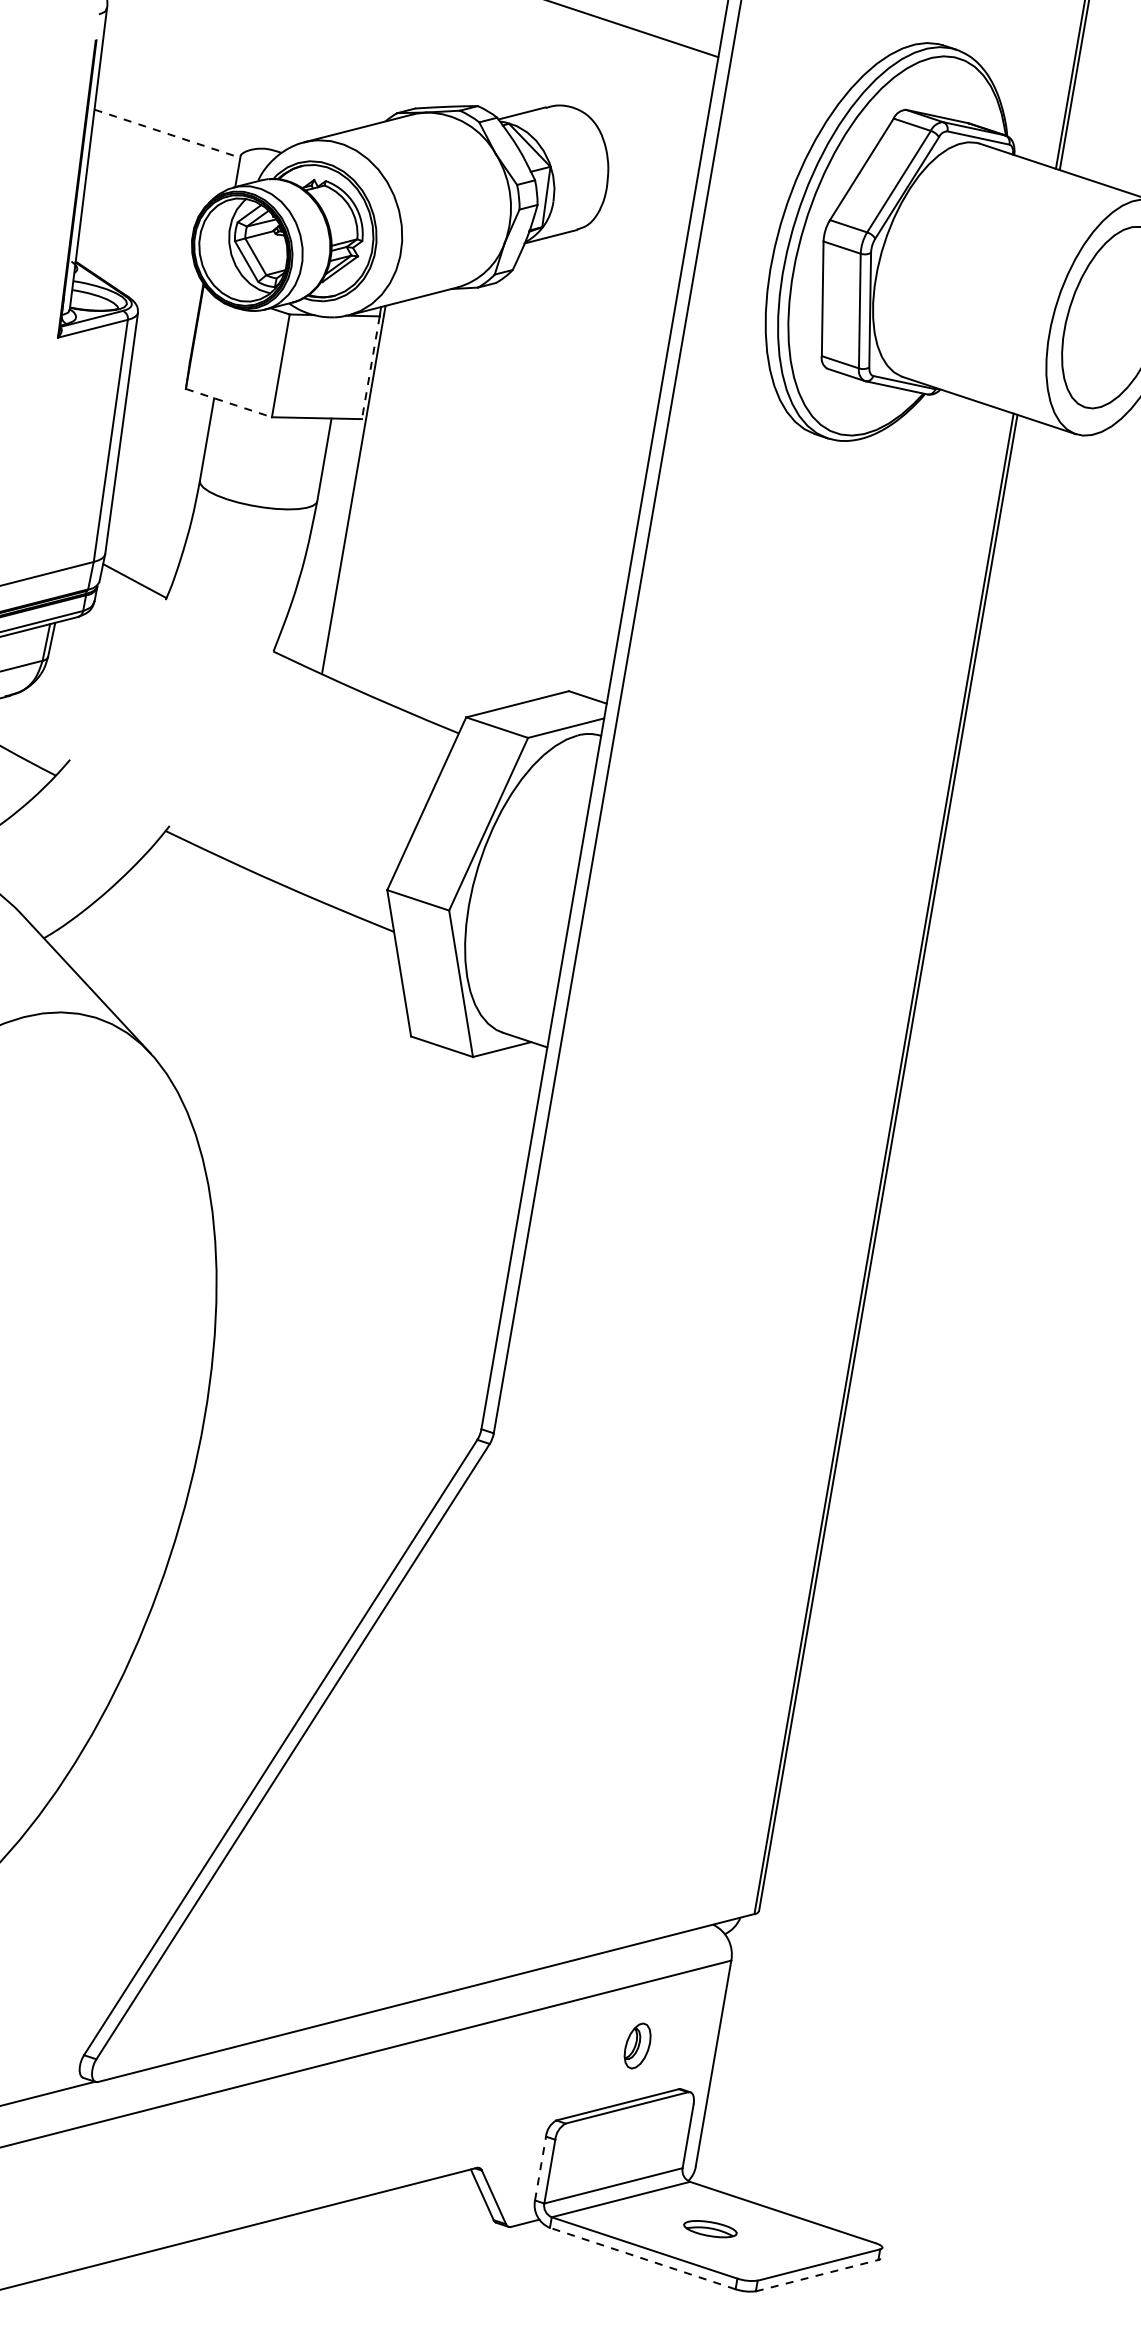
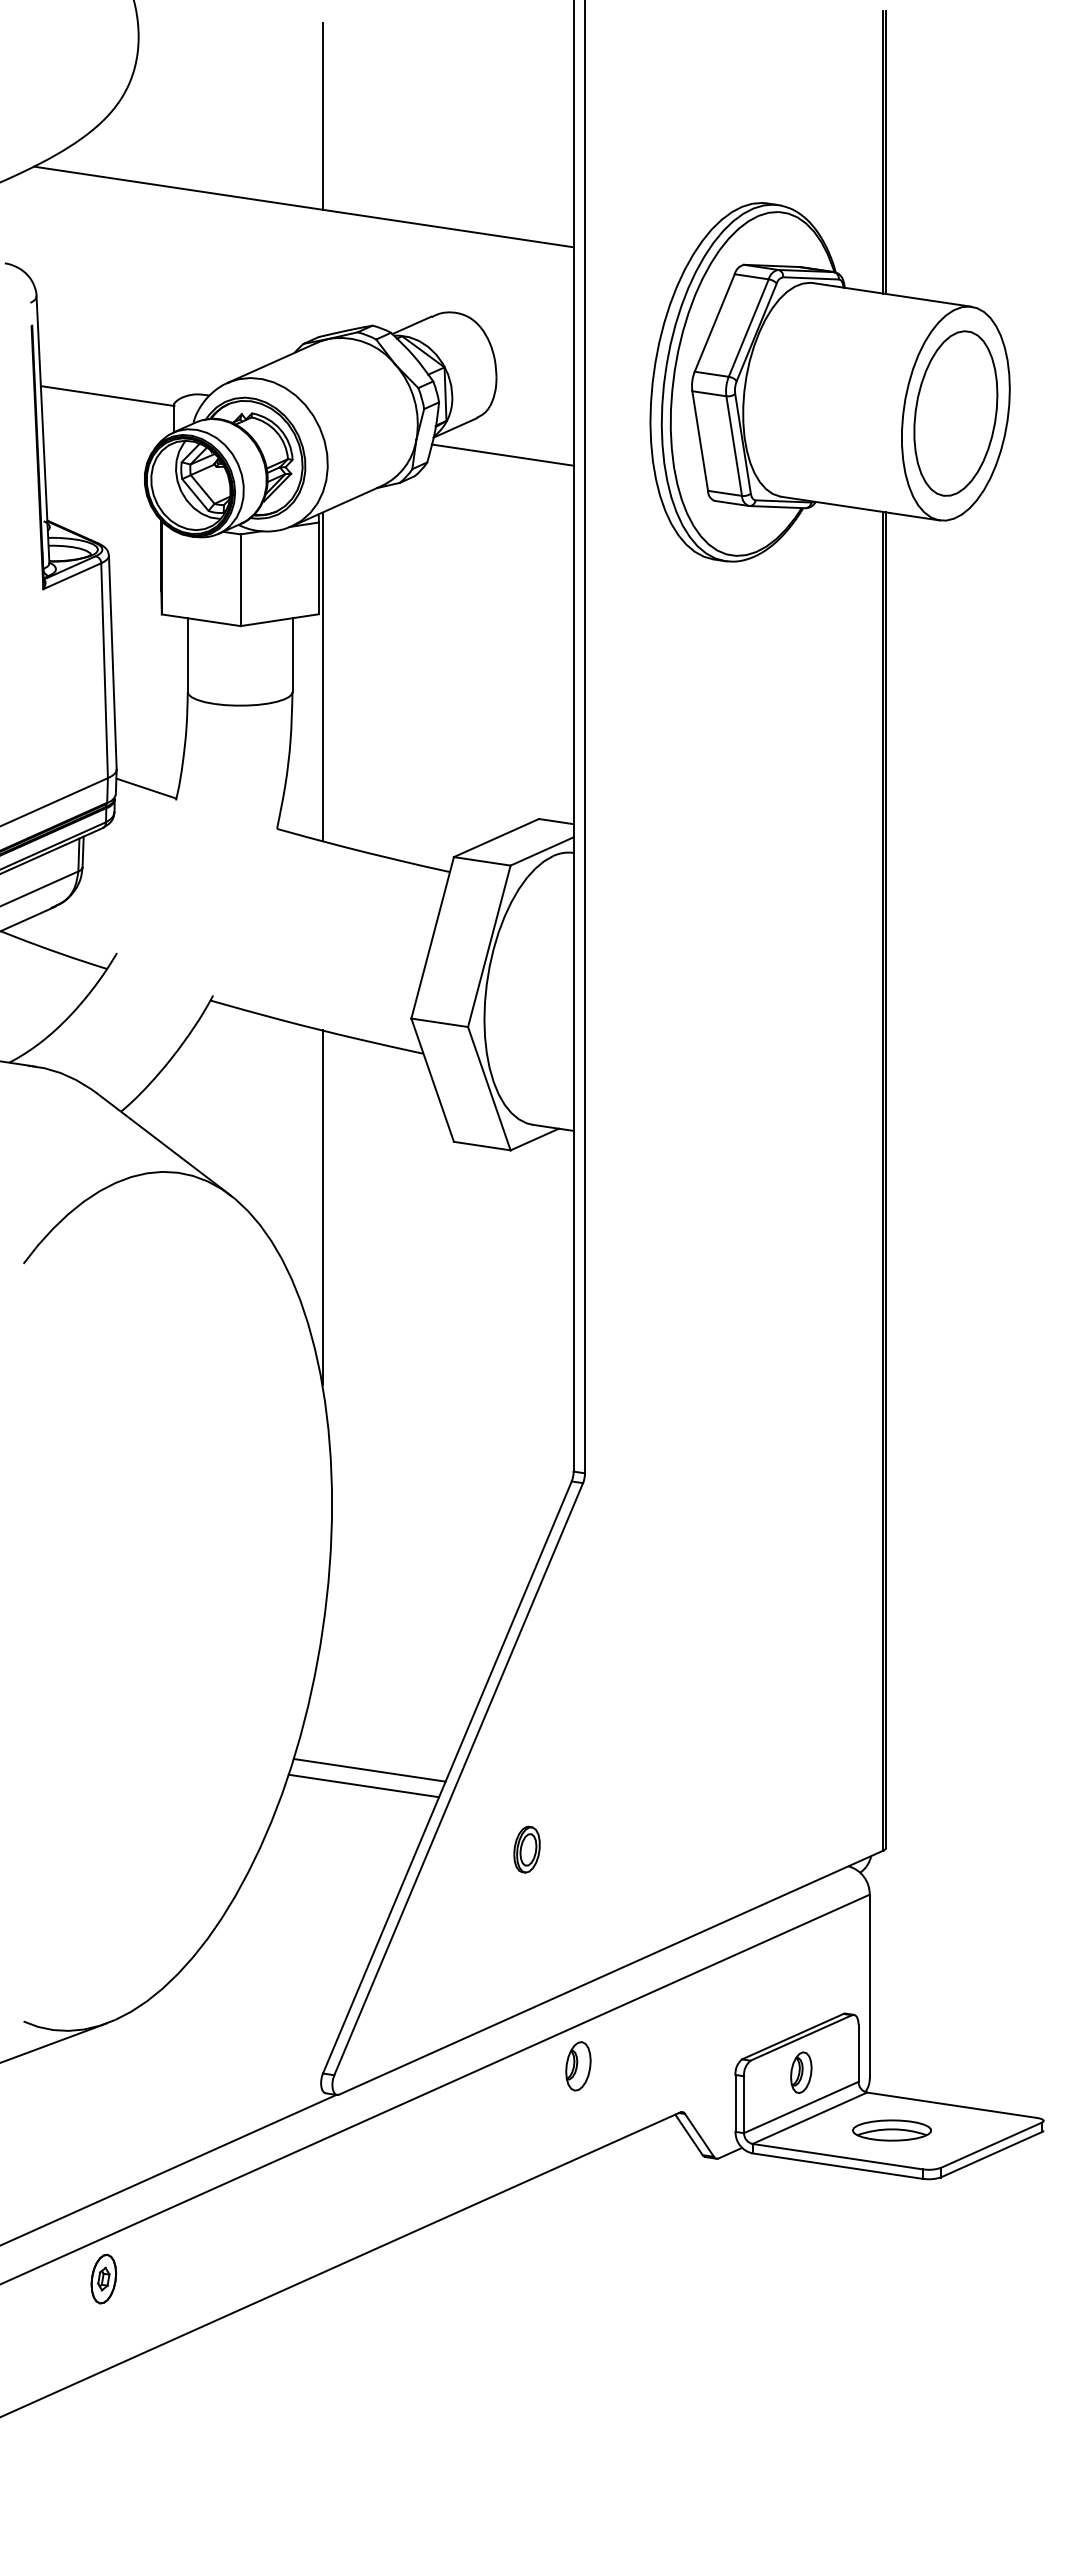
line: (167, 134) -> (107, 396), dashed -> solid
line: (598, 275) -> (502, 454), added
line: (370, 367) -> (318, 568), dashed -> solid
line: (229, 403) -> (201, 620), dashed -> solid
line: (251, 1084) -> (322, 1207), added
line: (194, 1724) -> (369, 1770), added
line: (185, 1740) -> (363, 1785), added
part: (355, 1843) -> (526, 1849), added
part: (637, 2045) -> (801, 2072), moved
part: (371, 2096) -> (578, 2066), added
line: (540, 2167) -> (735, 2102), dashed -> solid
part: (710, 2229) -> (891, 2130), size x1.67
line: (642, 2258) -> (837, 2166), dashed -> solid
line: (817, 2275) -> (991, 2154), dashed -> solid

